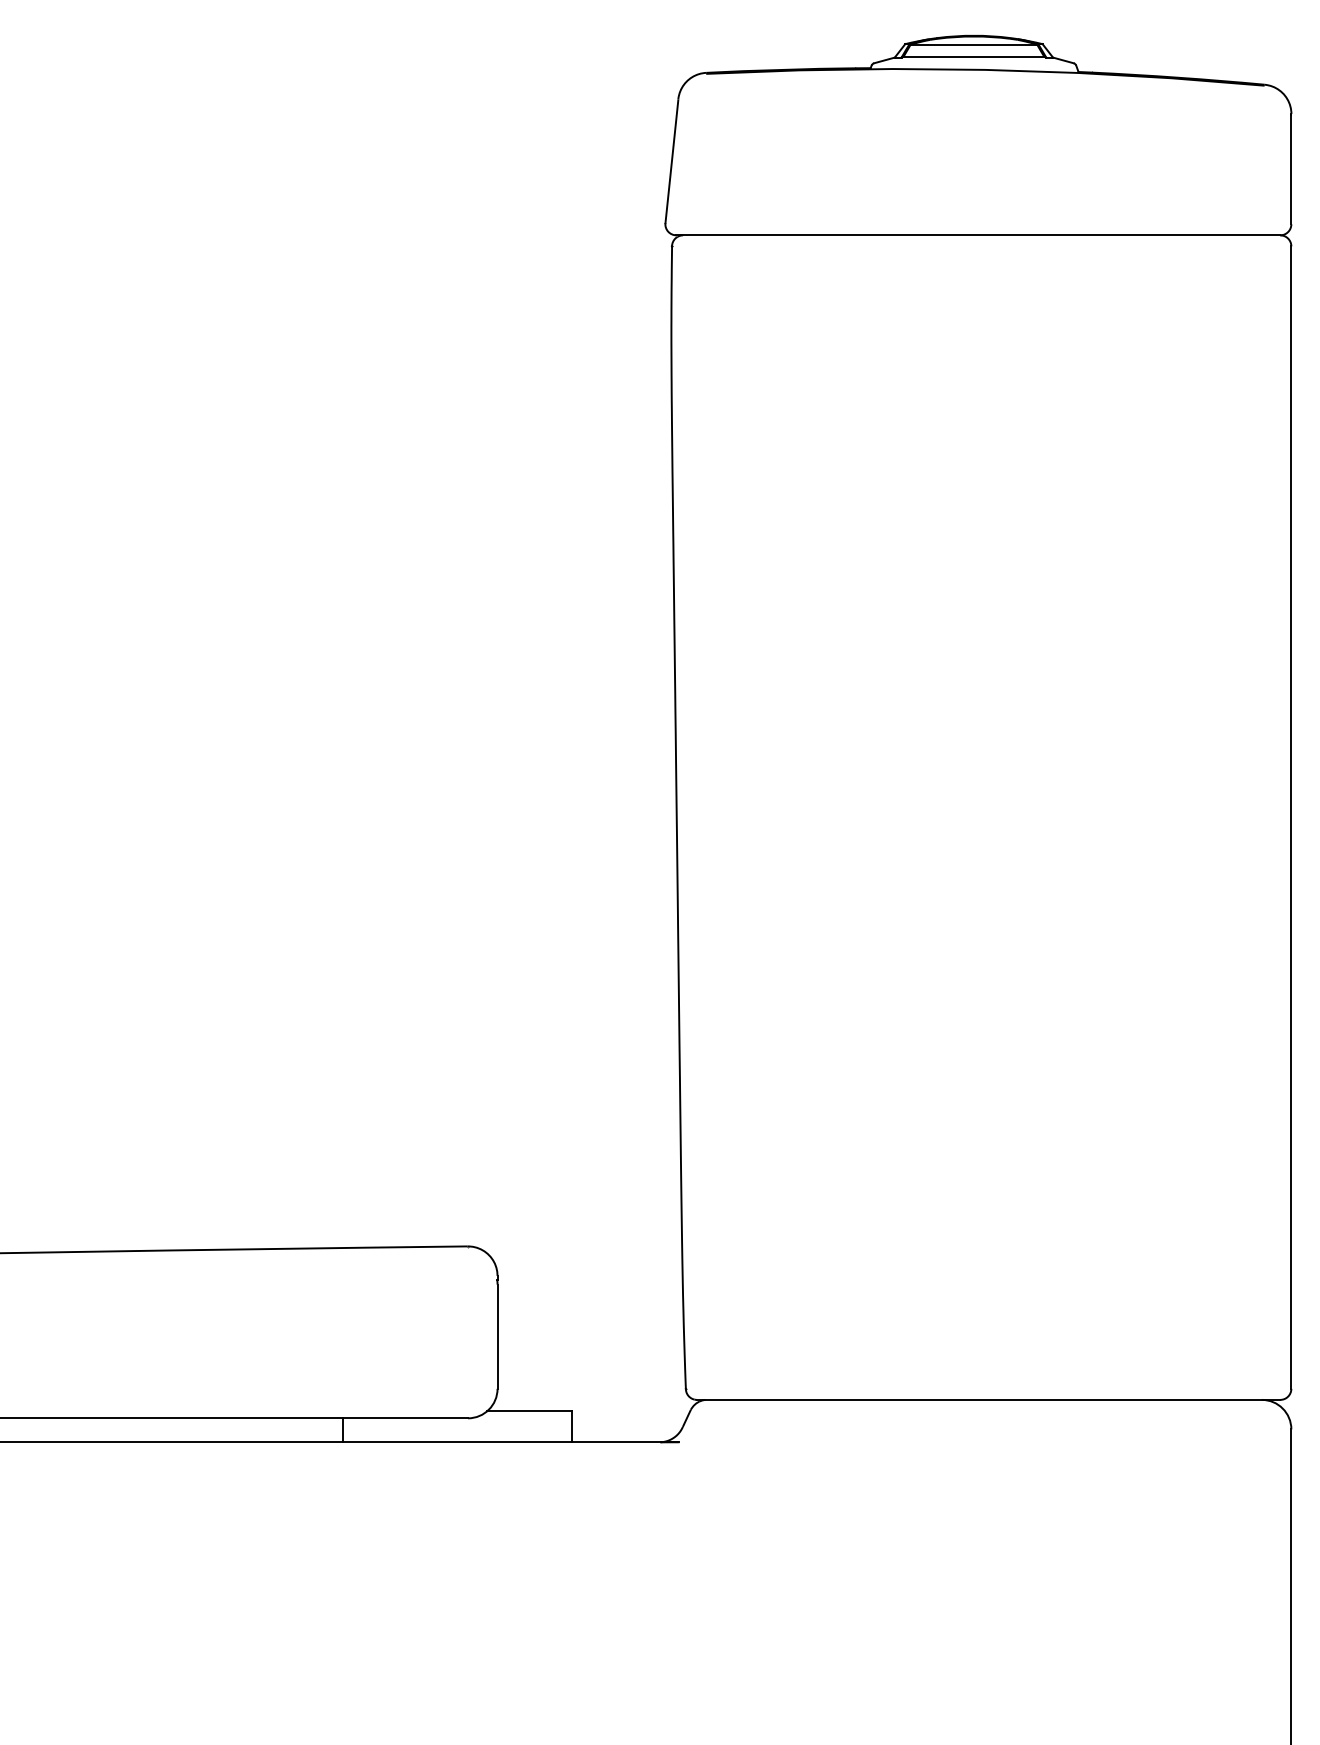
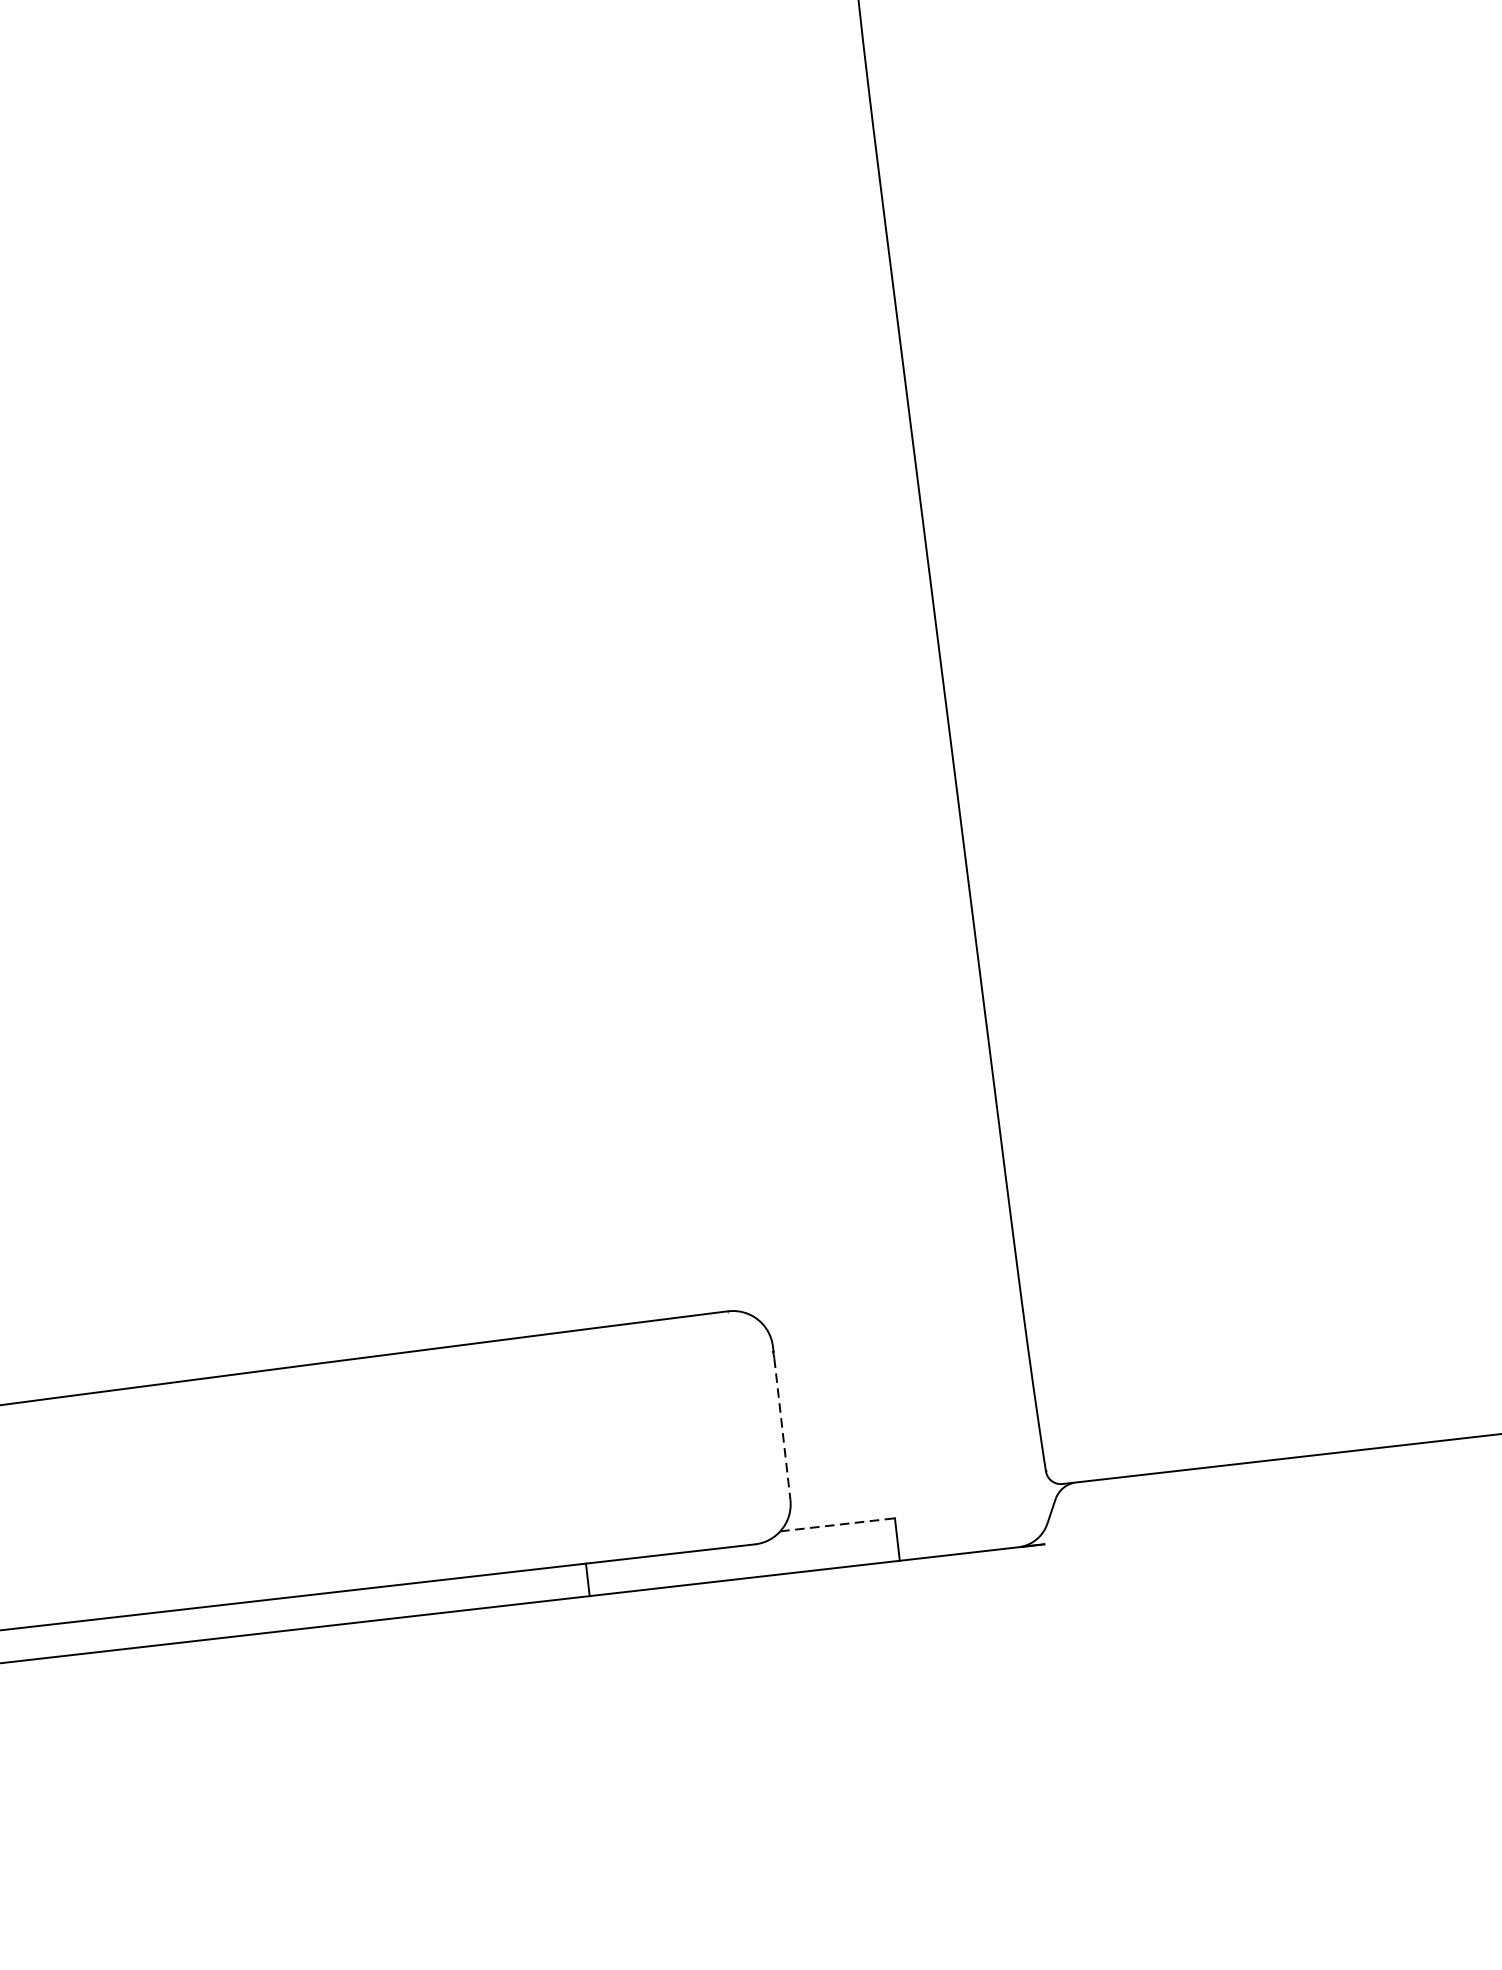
line: (497, 1337) -> (782, 1430), solid -> dashed
line: (530, 1410) -> (838, 1524), solid -> dashed

